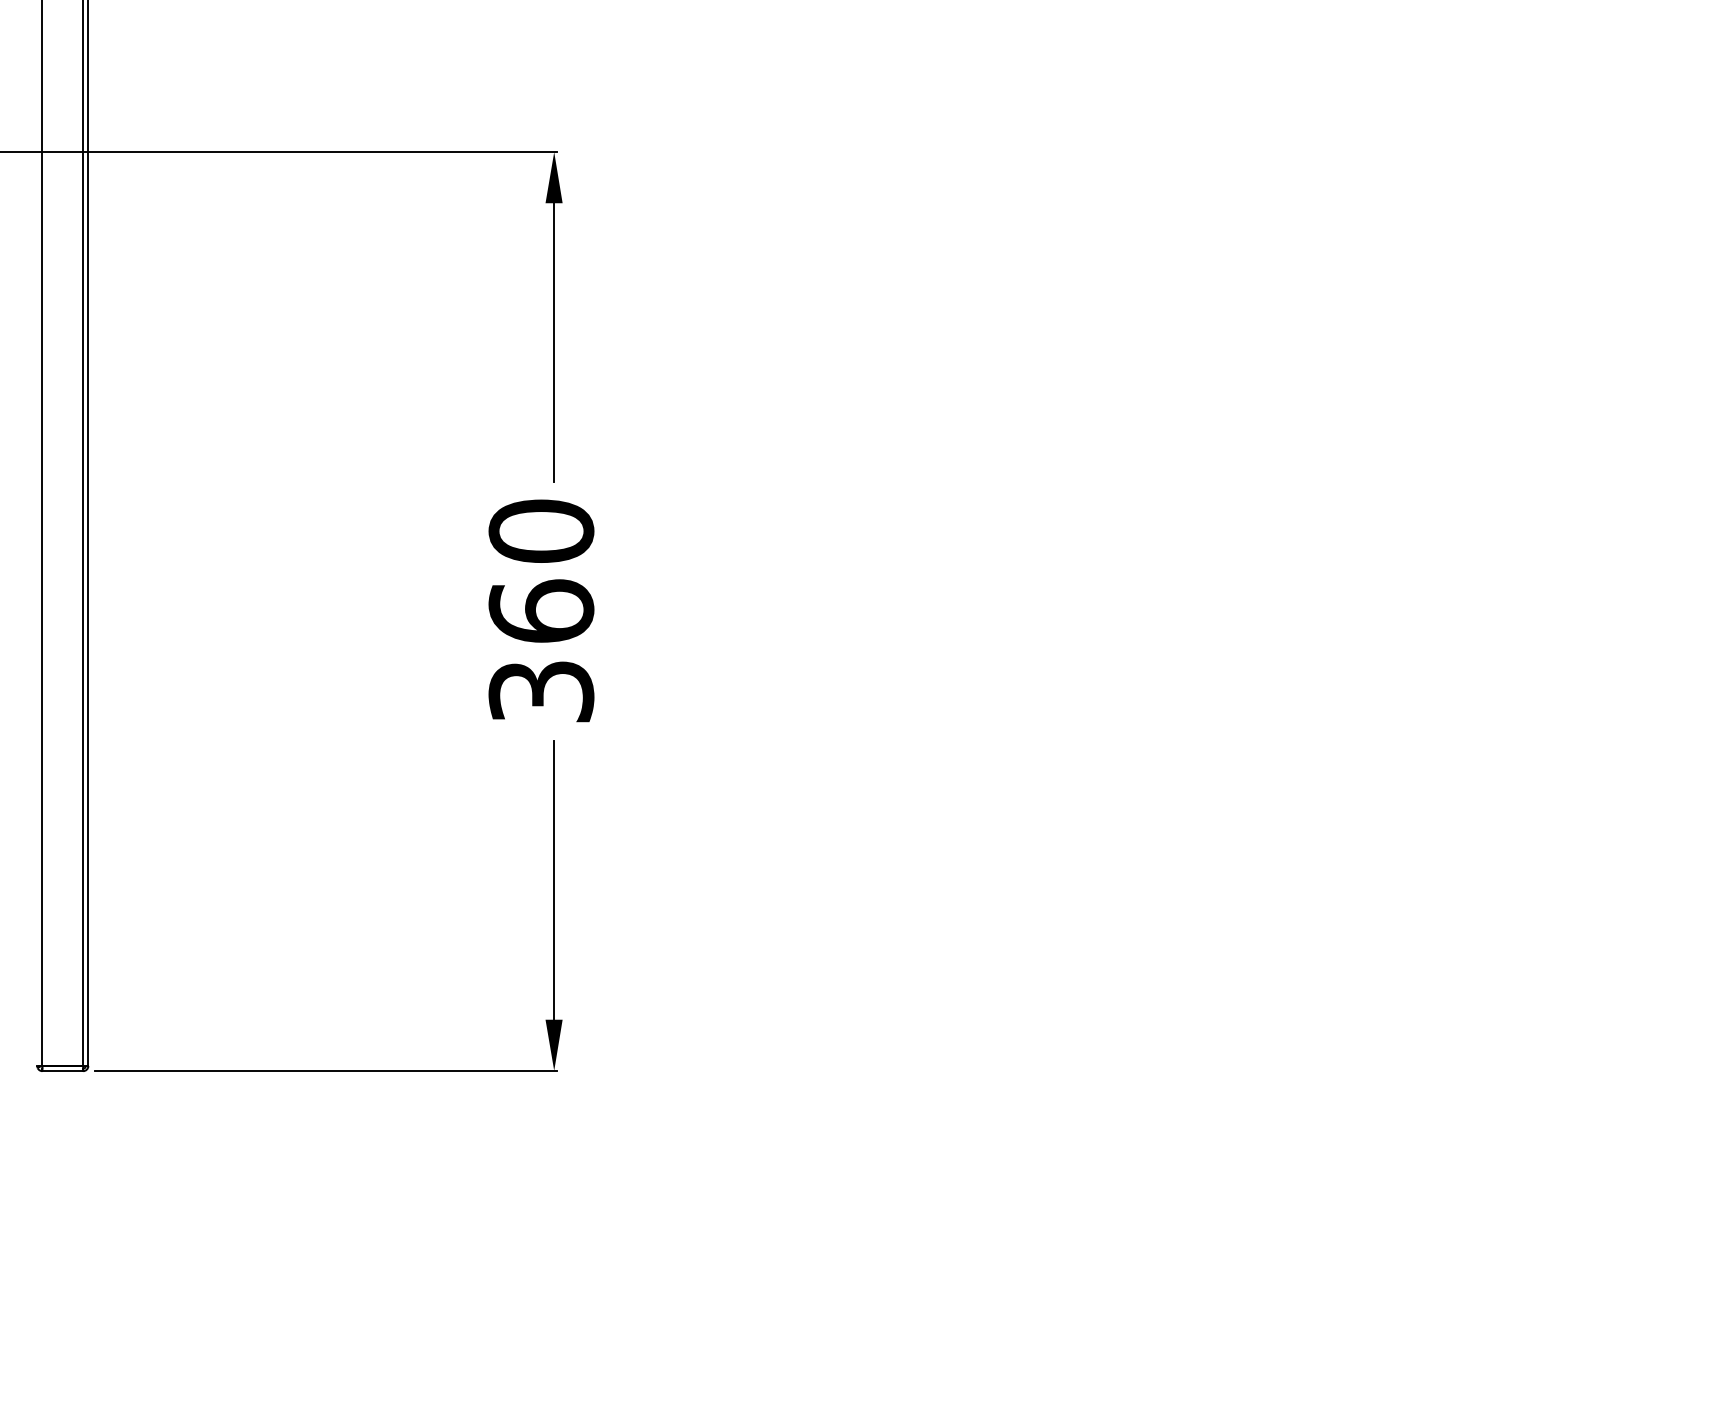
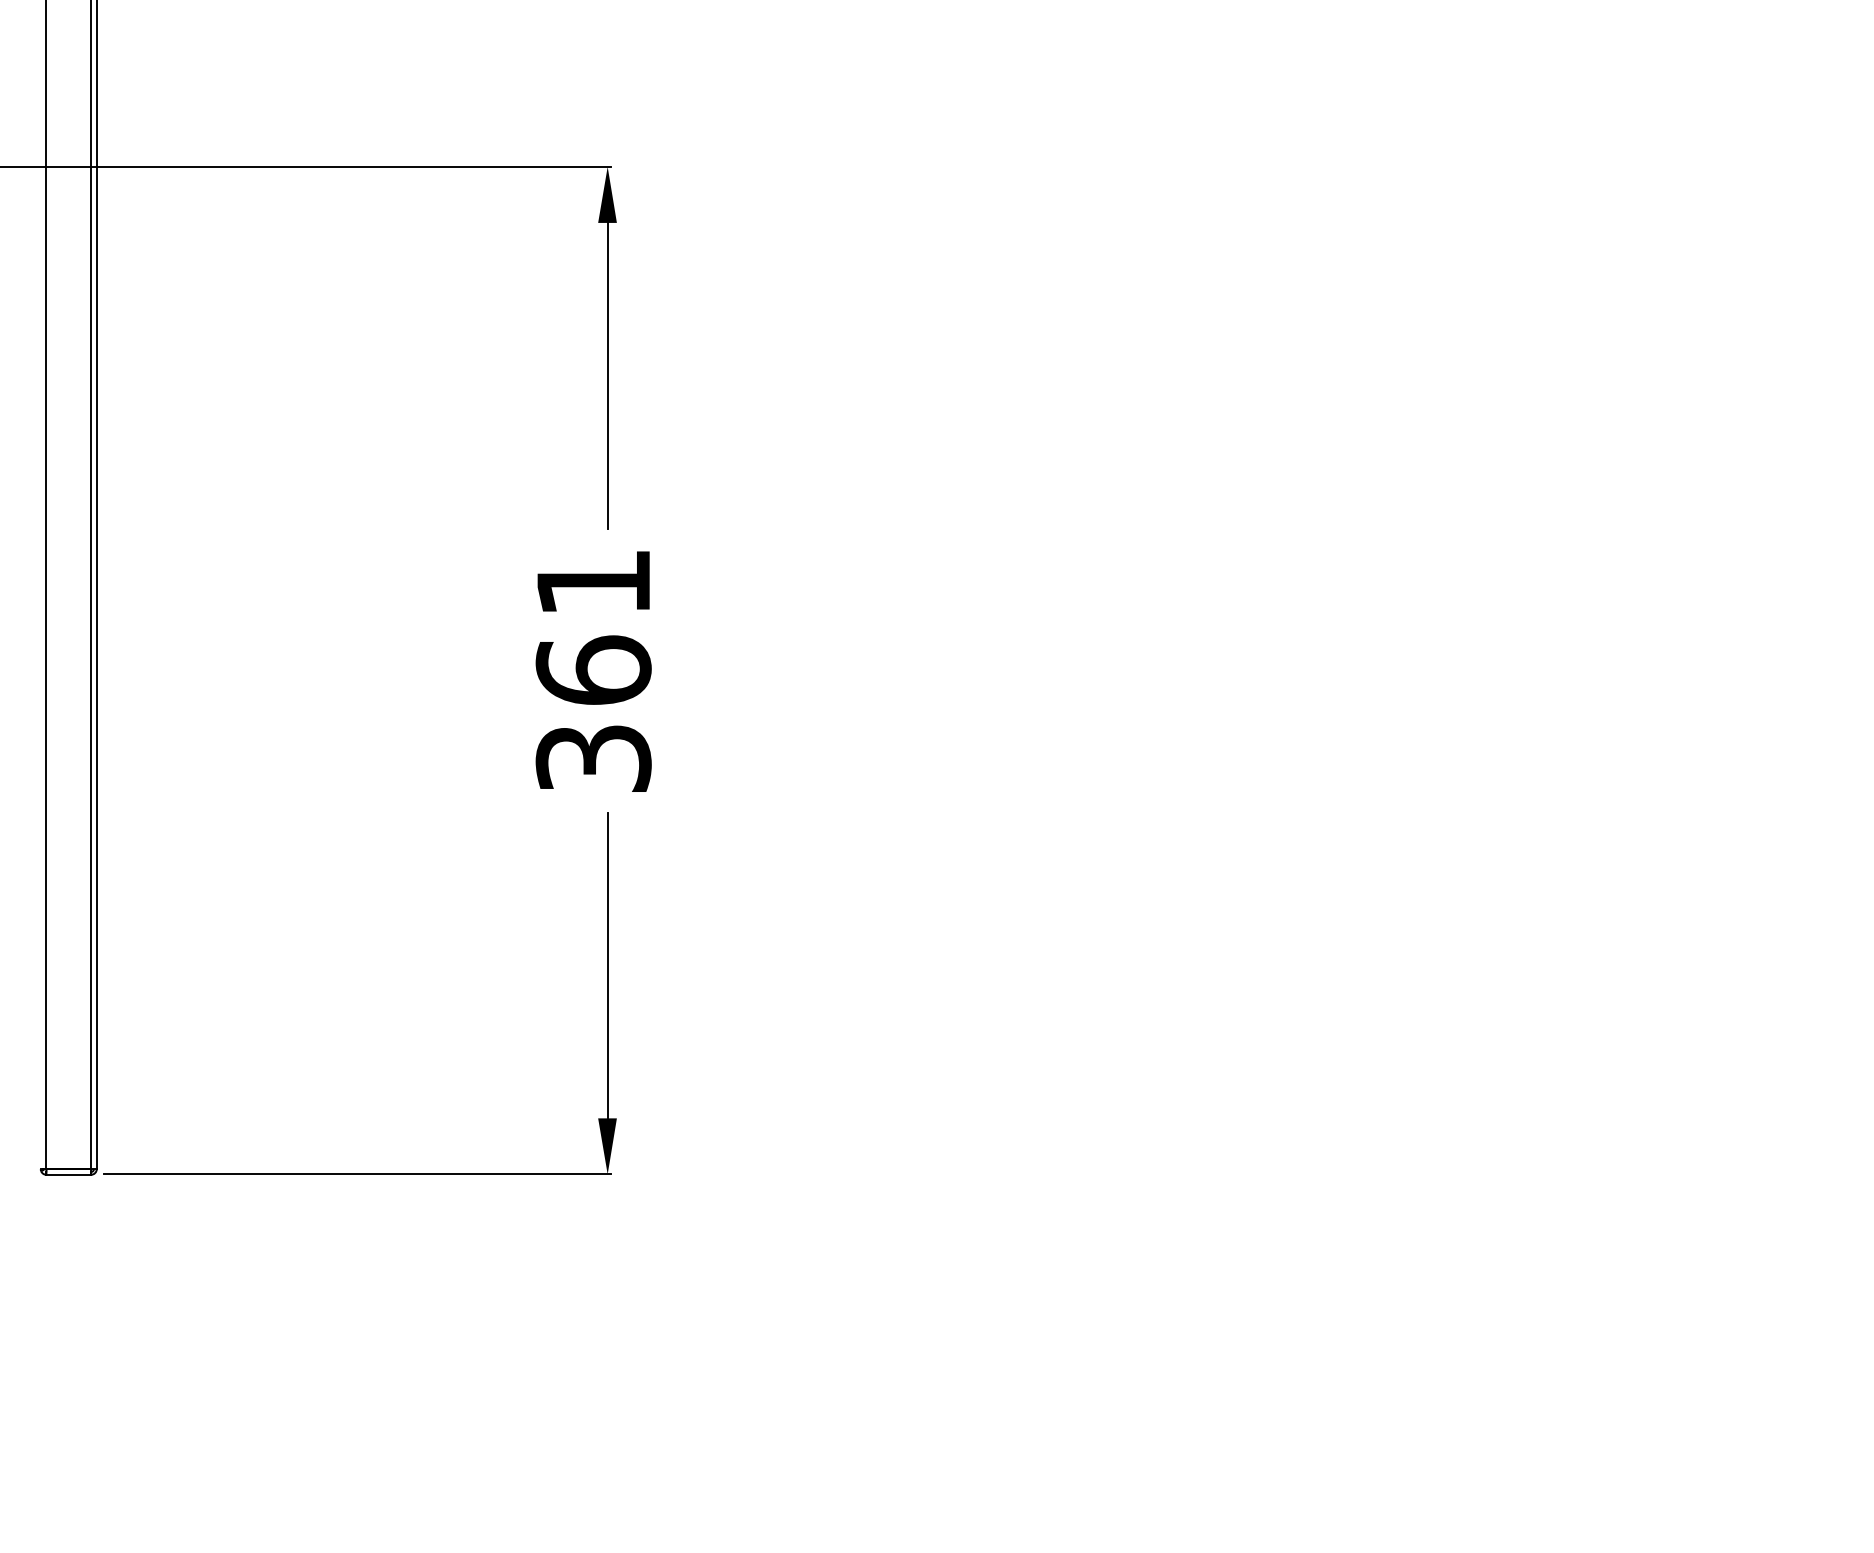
text: (541, 530) -> (593, 581), 360 -> 361

